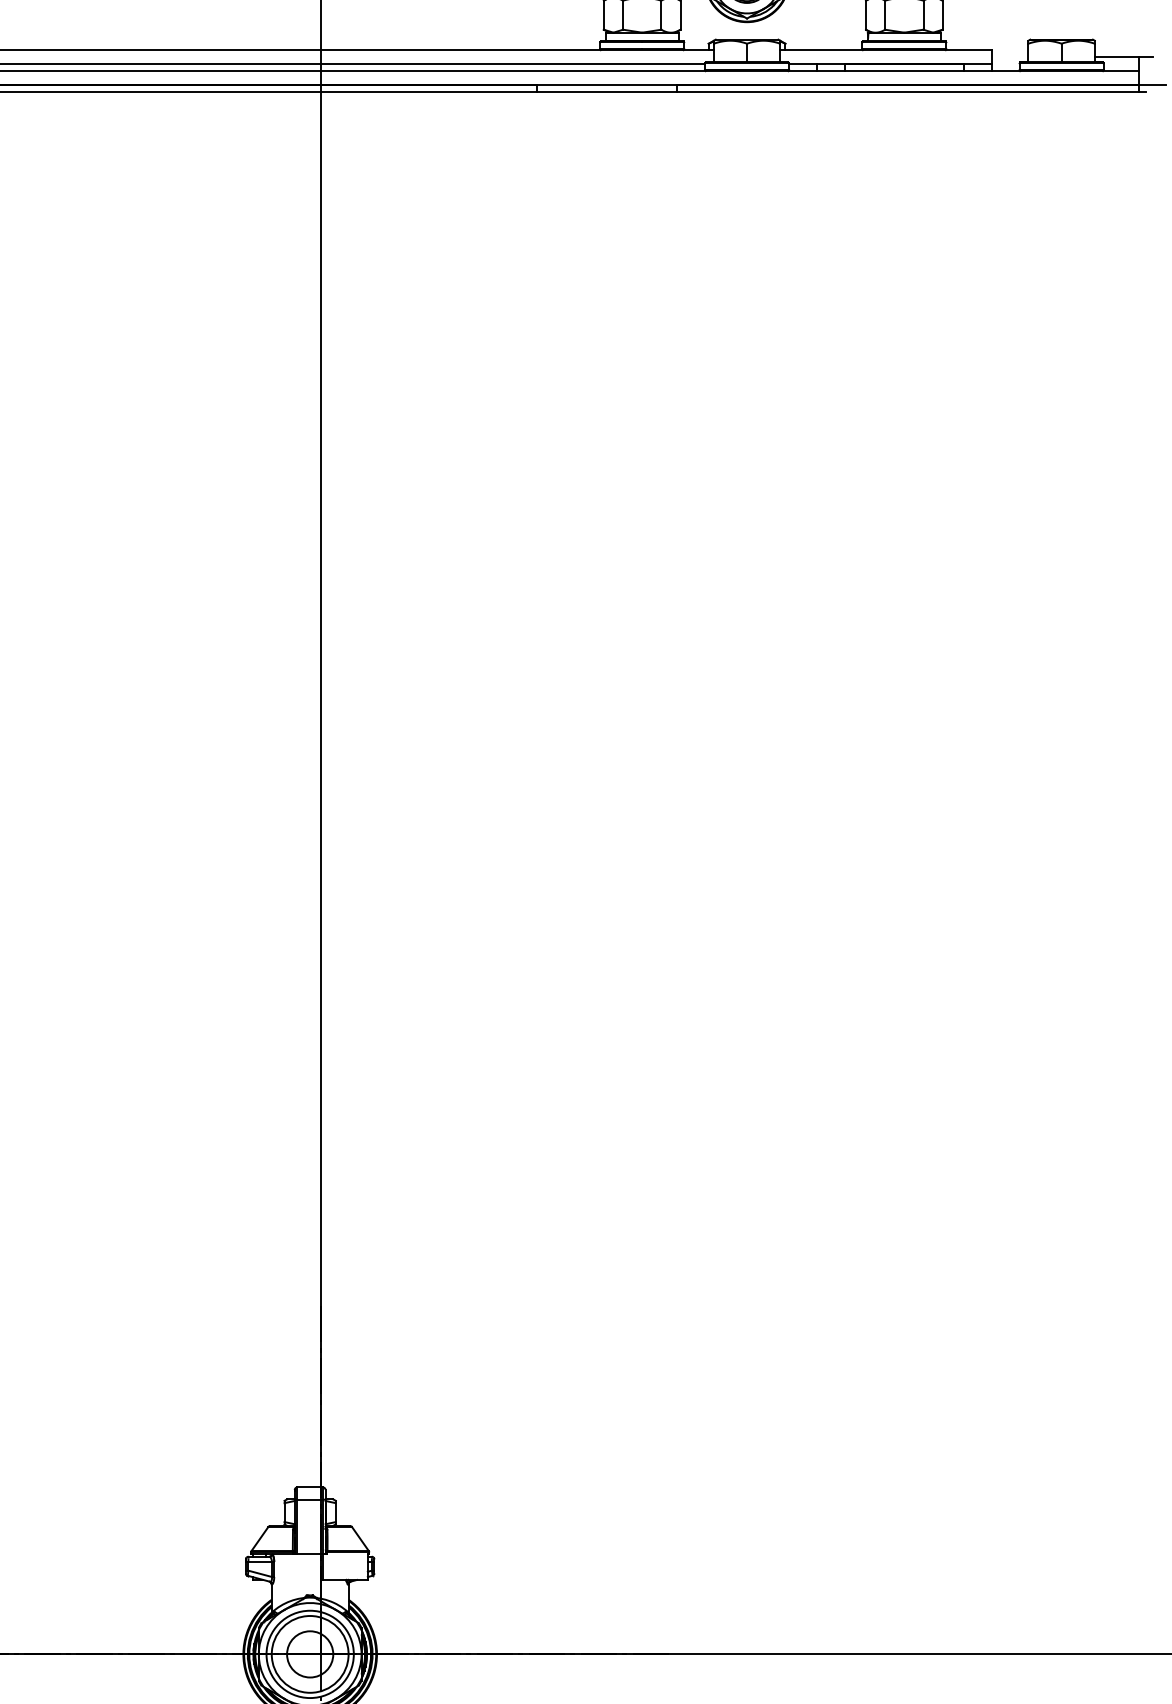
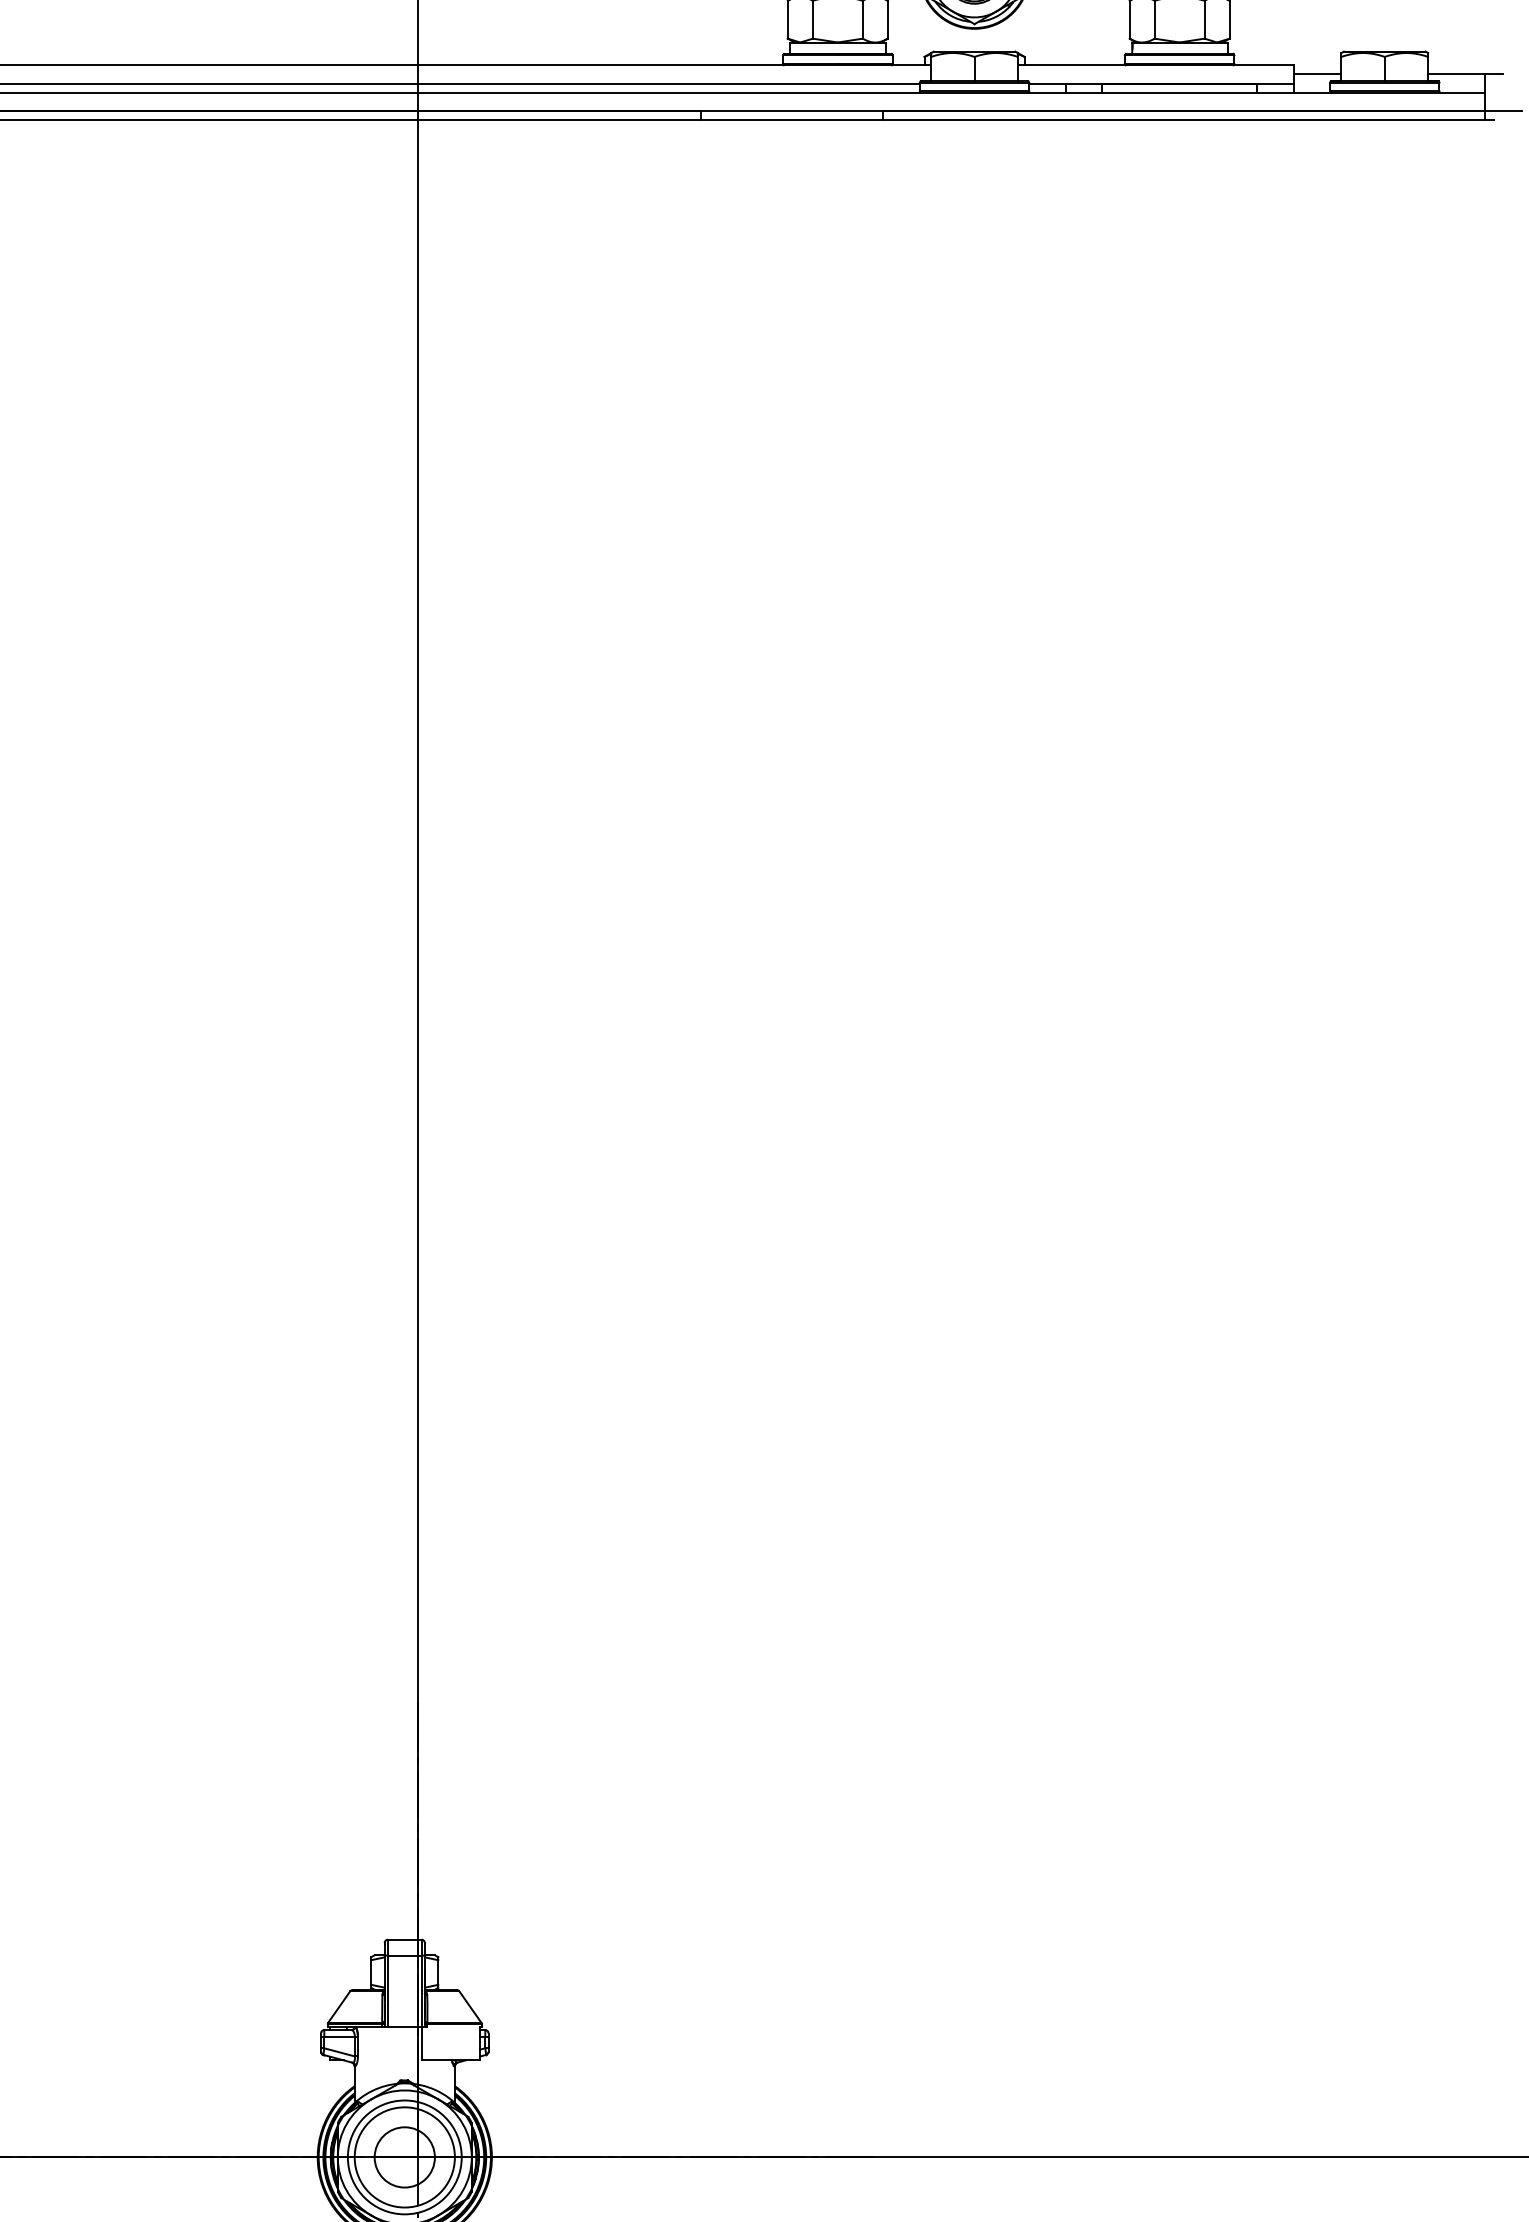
line: (1010, 57) -> (1317, 74), added

